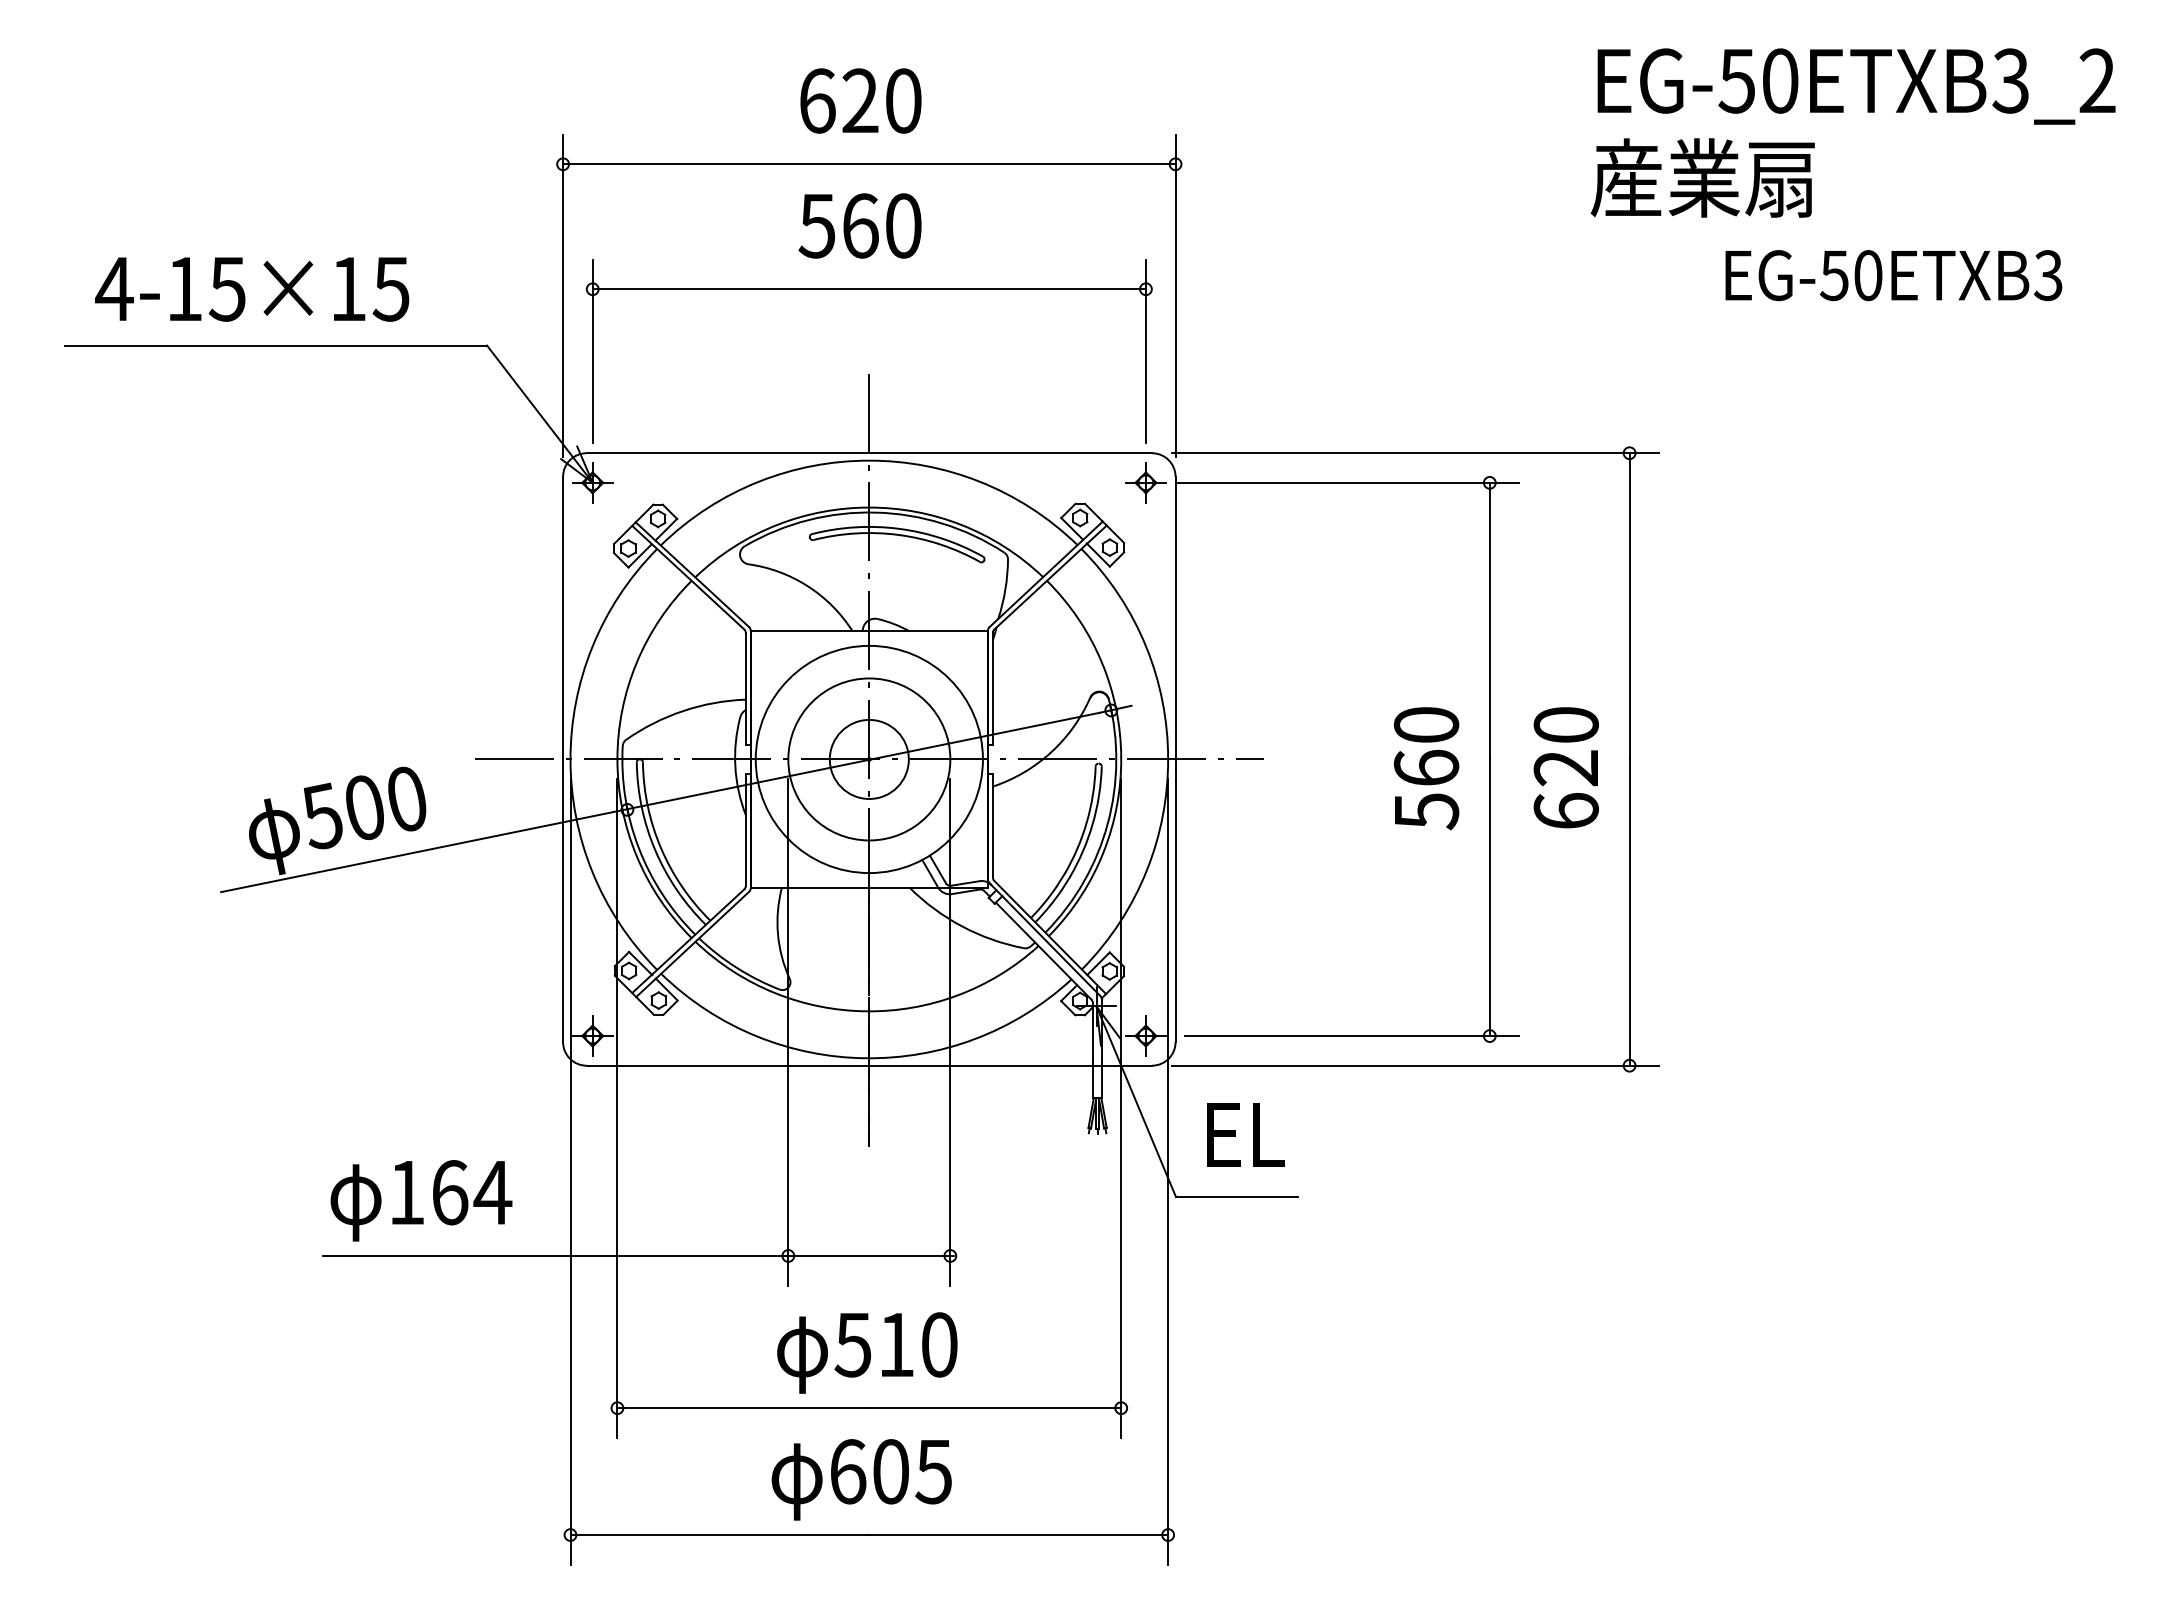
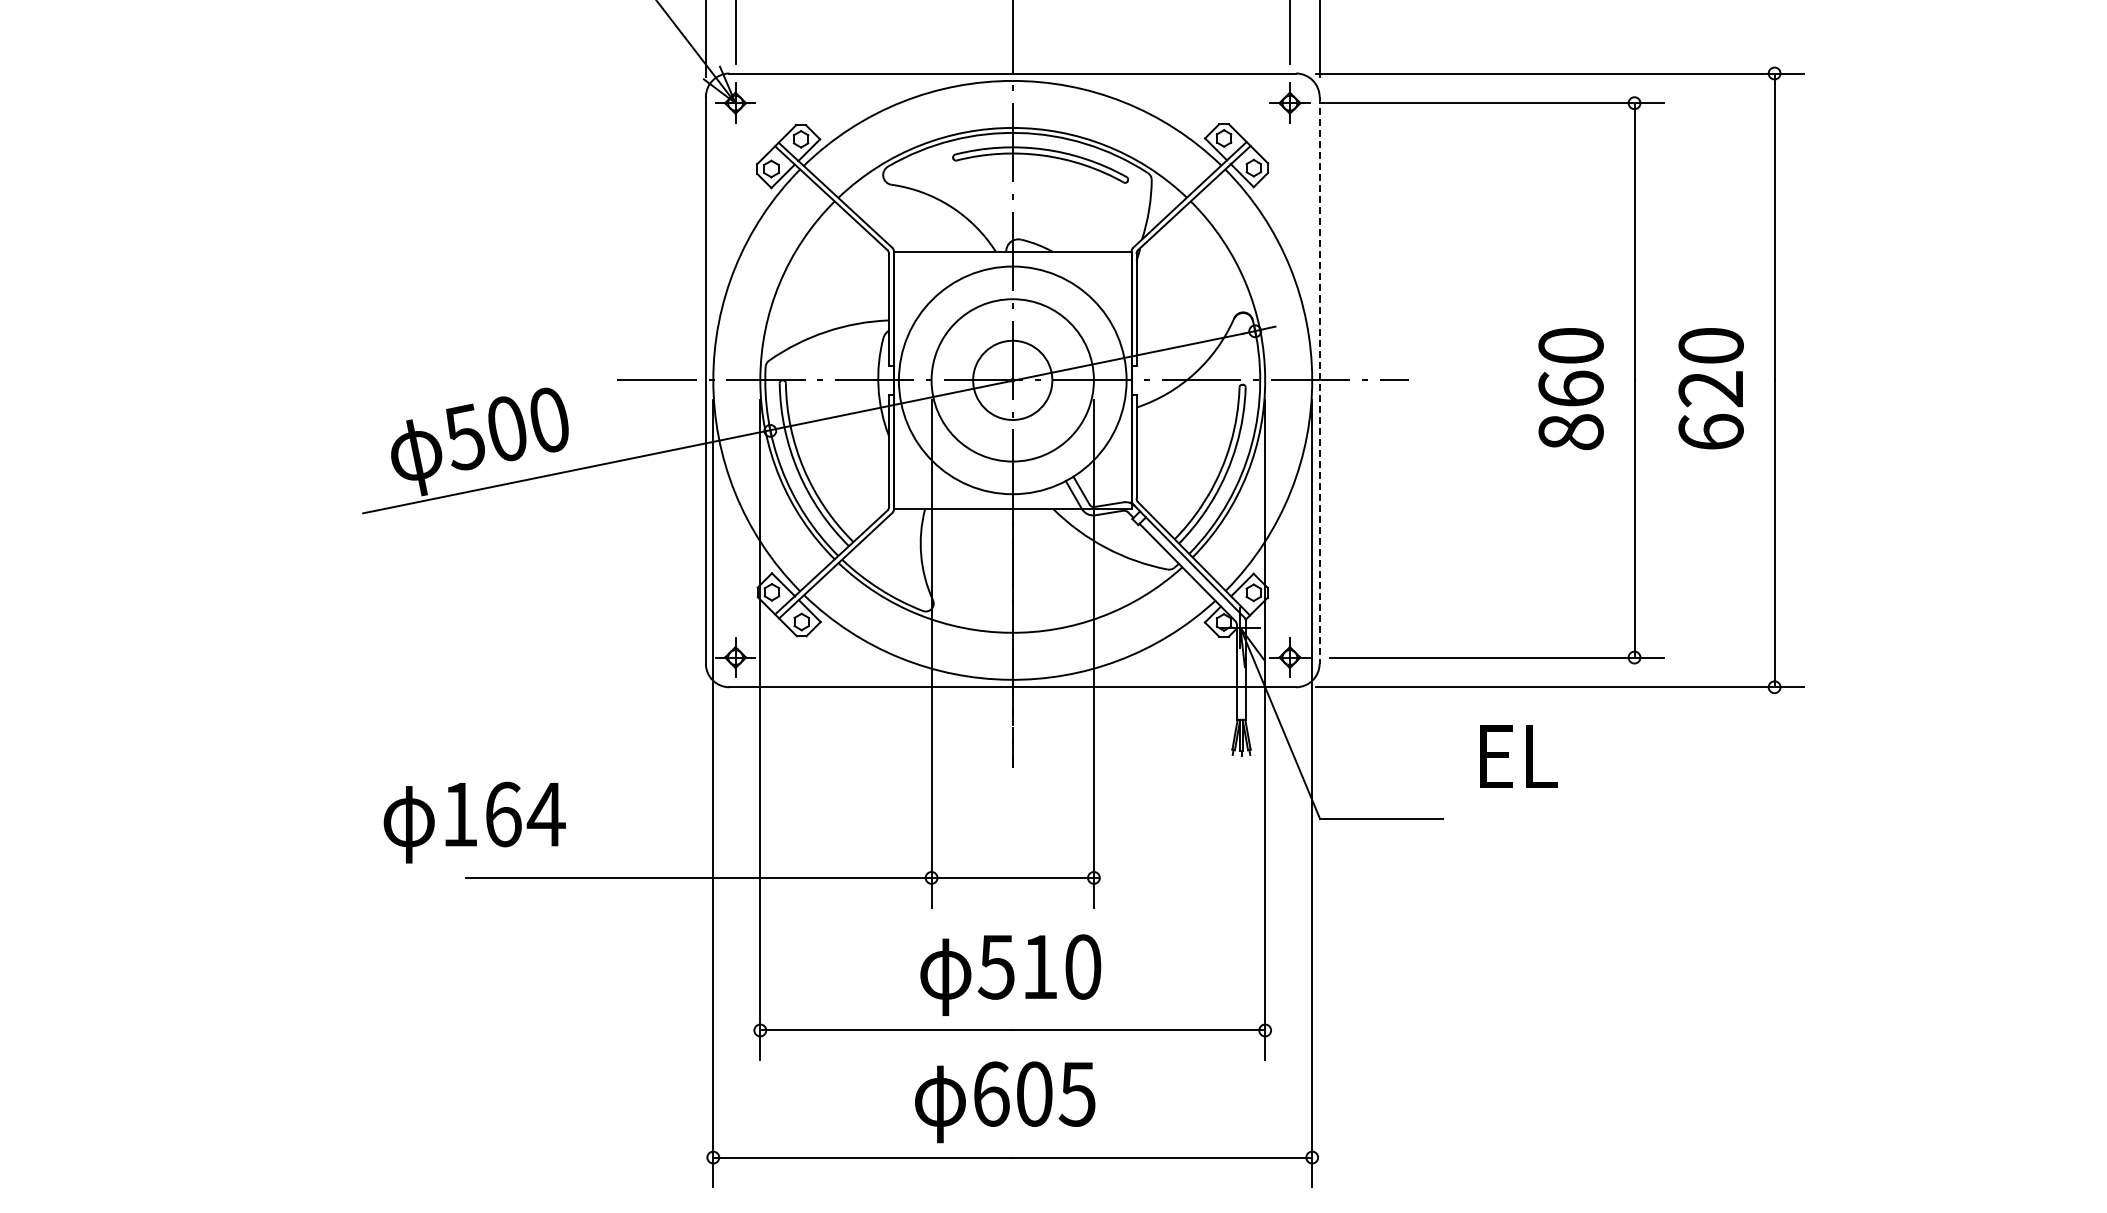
line: (1175, 759) -> (1319, 380), solid -> dashed
text: (1426, 811) -> (1571, 432), 560 -> 860
text: (1245, 1134) -> (1517, 756), moved
text: (421, 1200) -> (474, 822), moved

